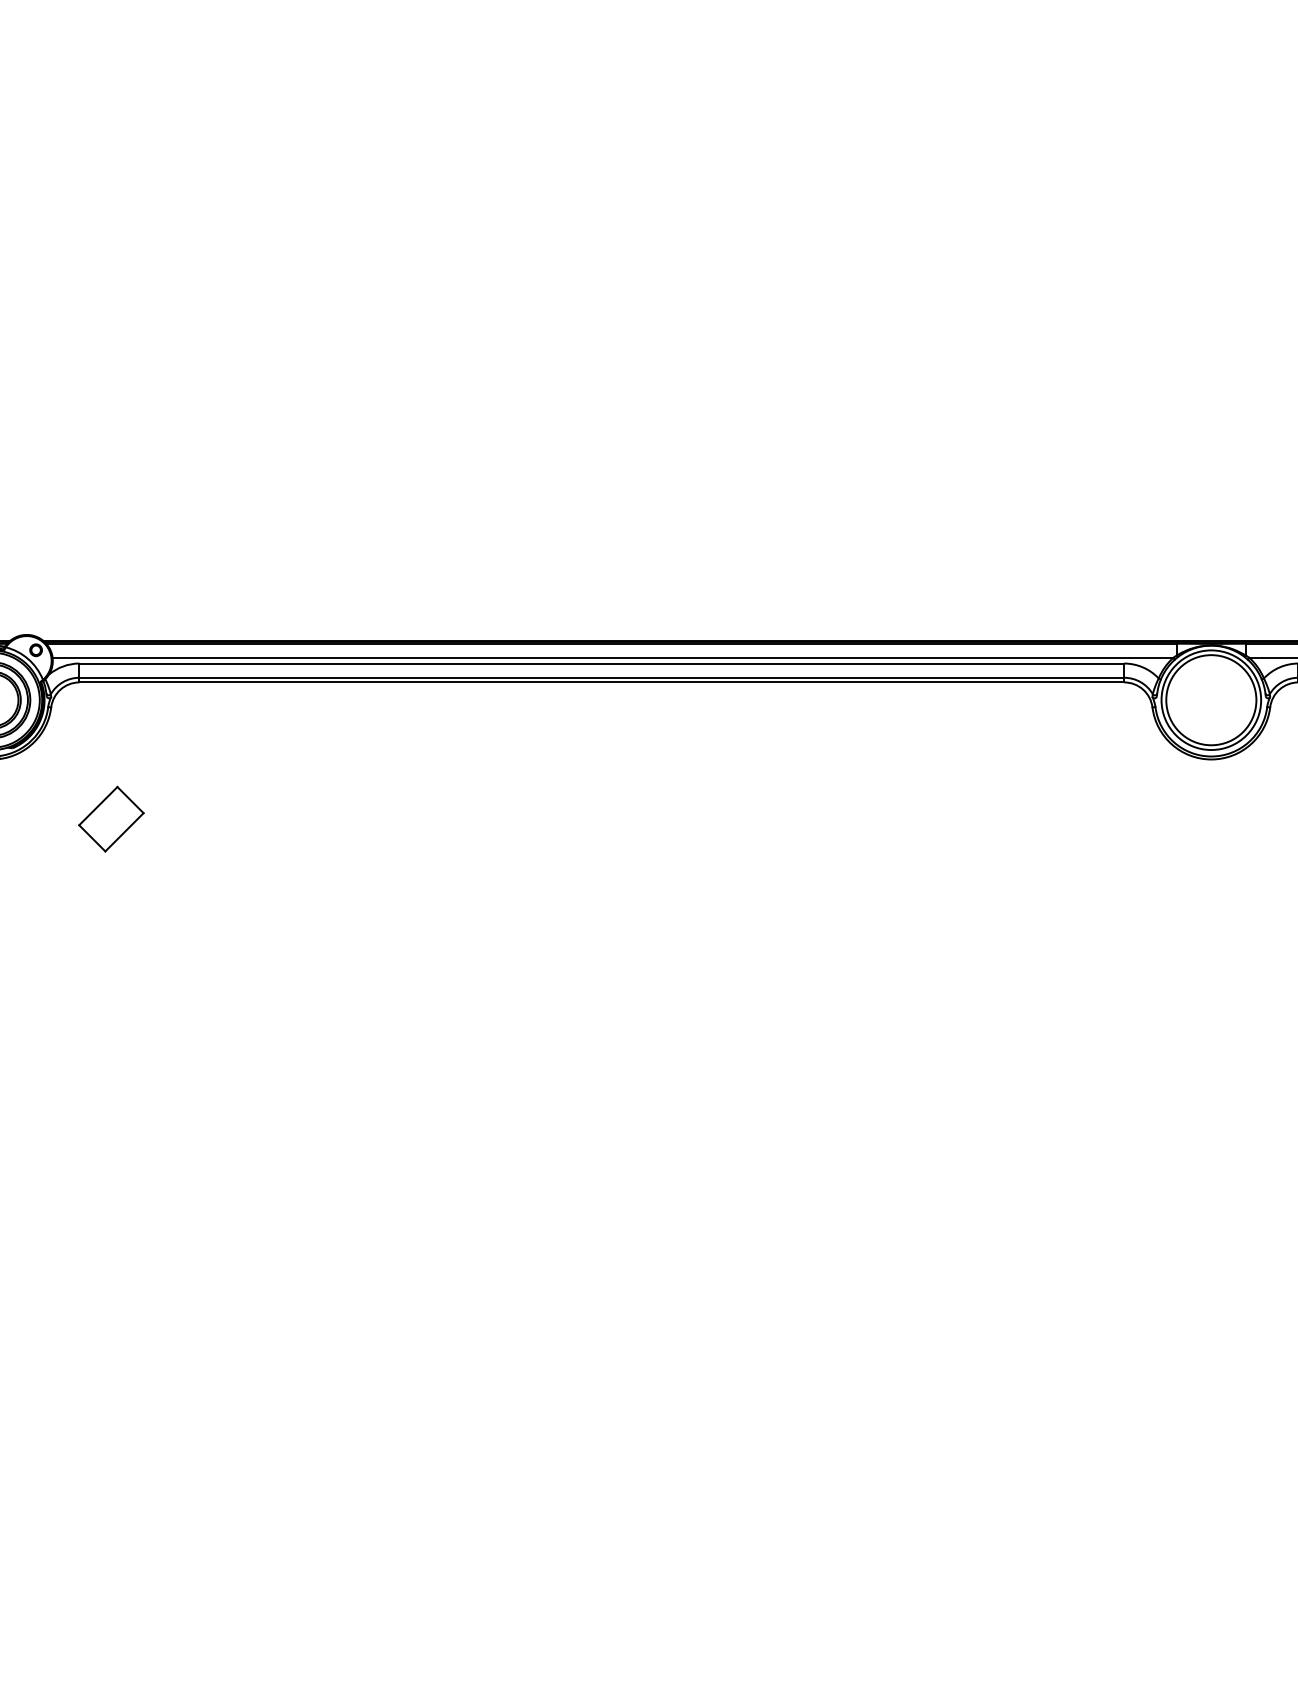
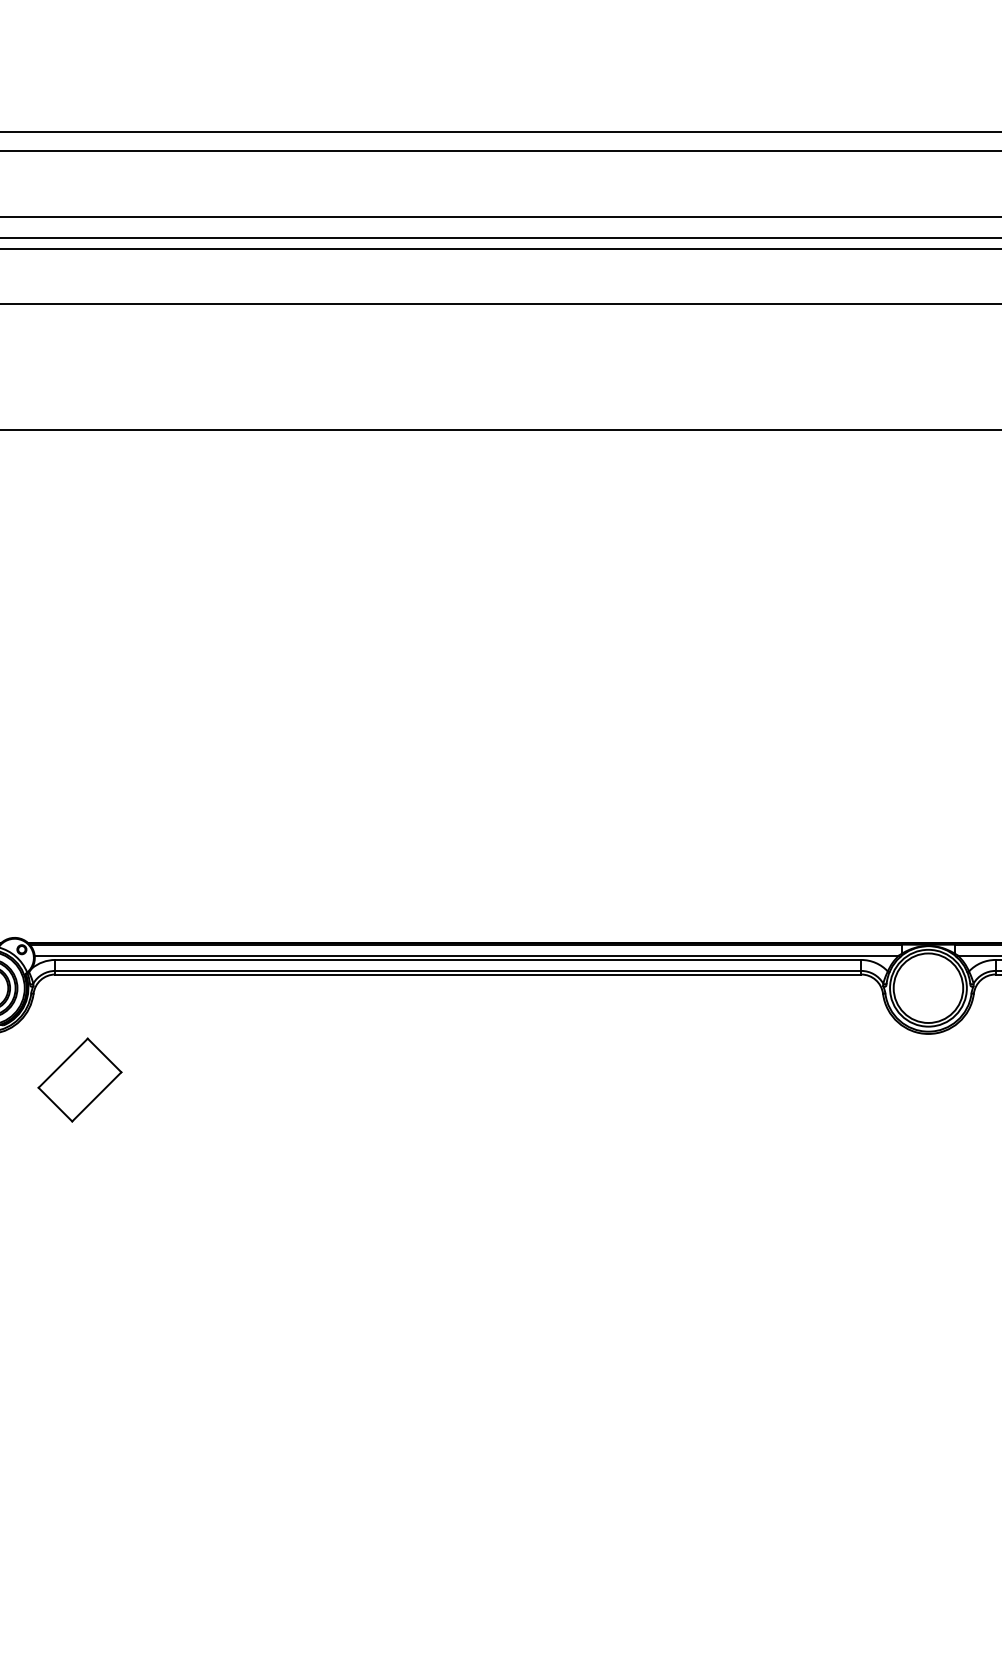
part: (110, 818) -> (79, 1079), size x1.67

